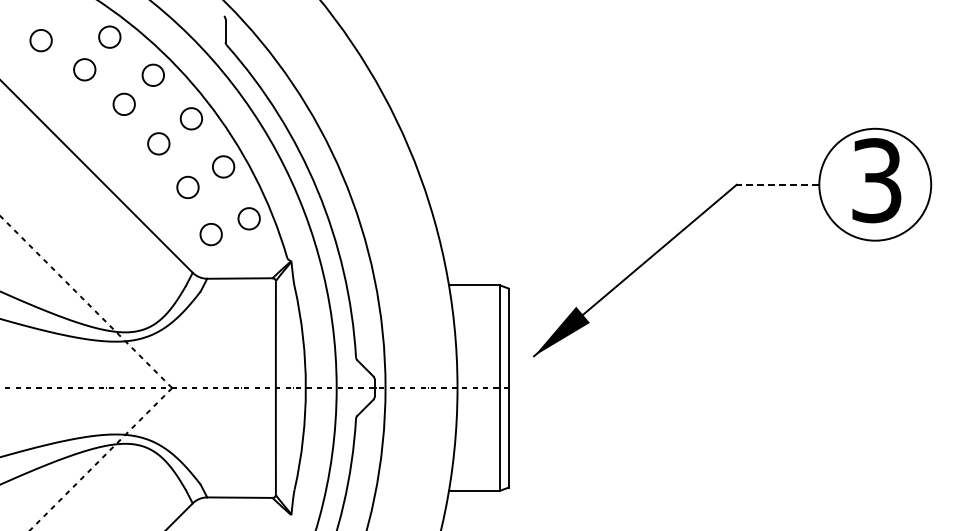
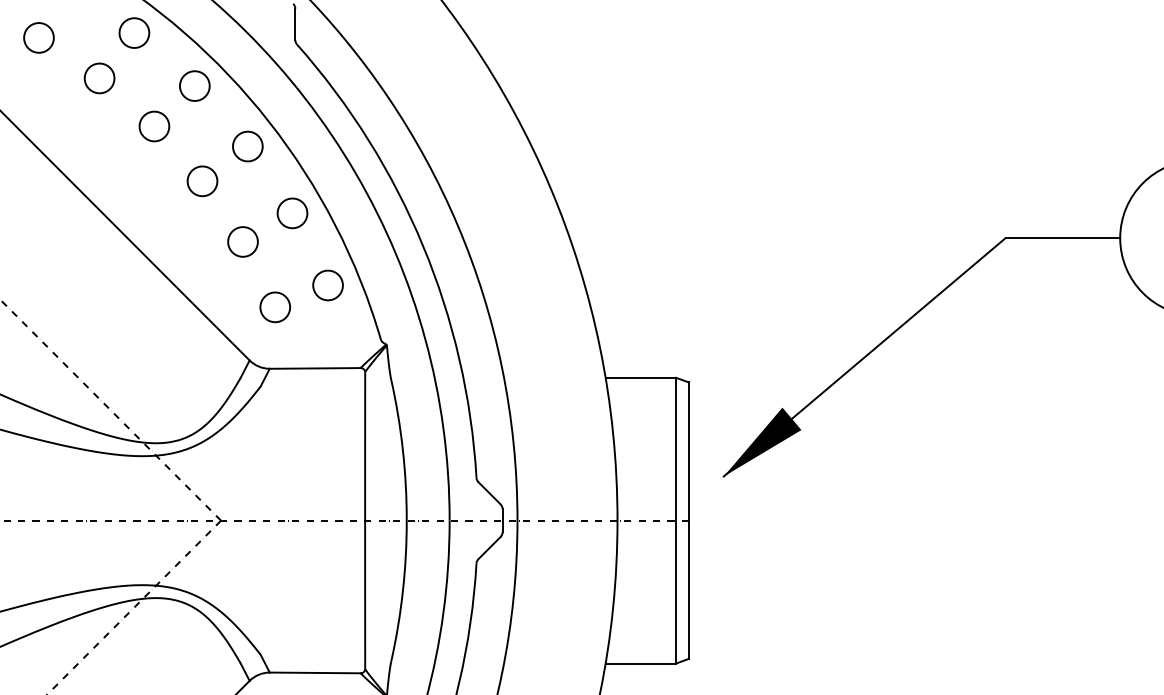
line: (777, 184) -> (1062, 237), dashed -> solid

